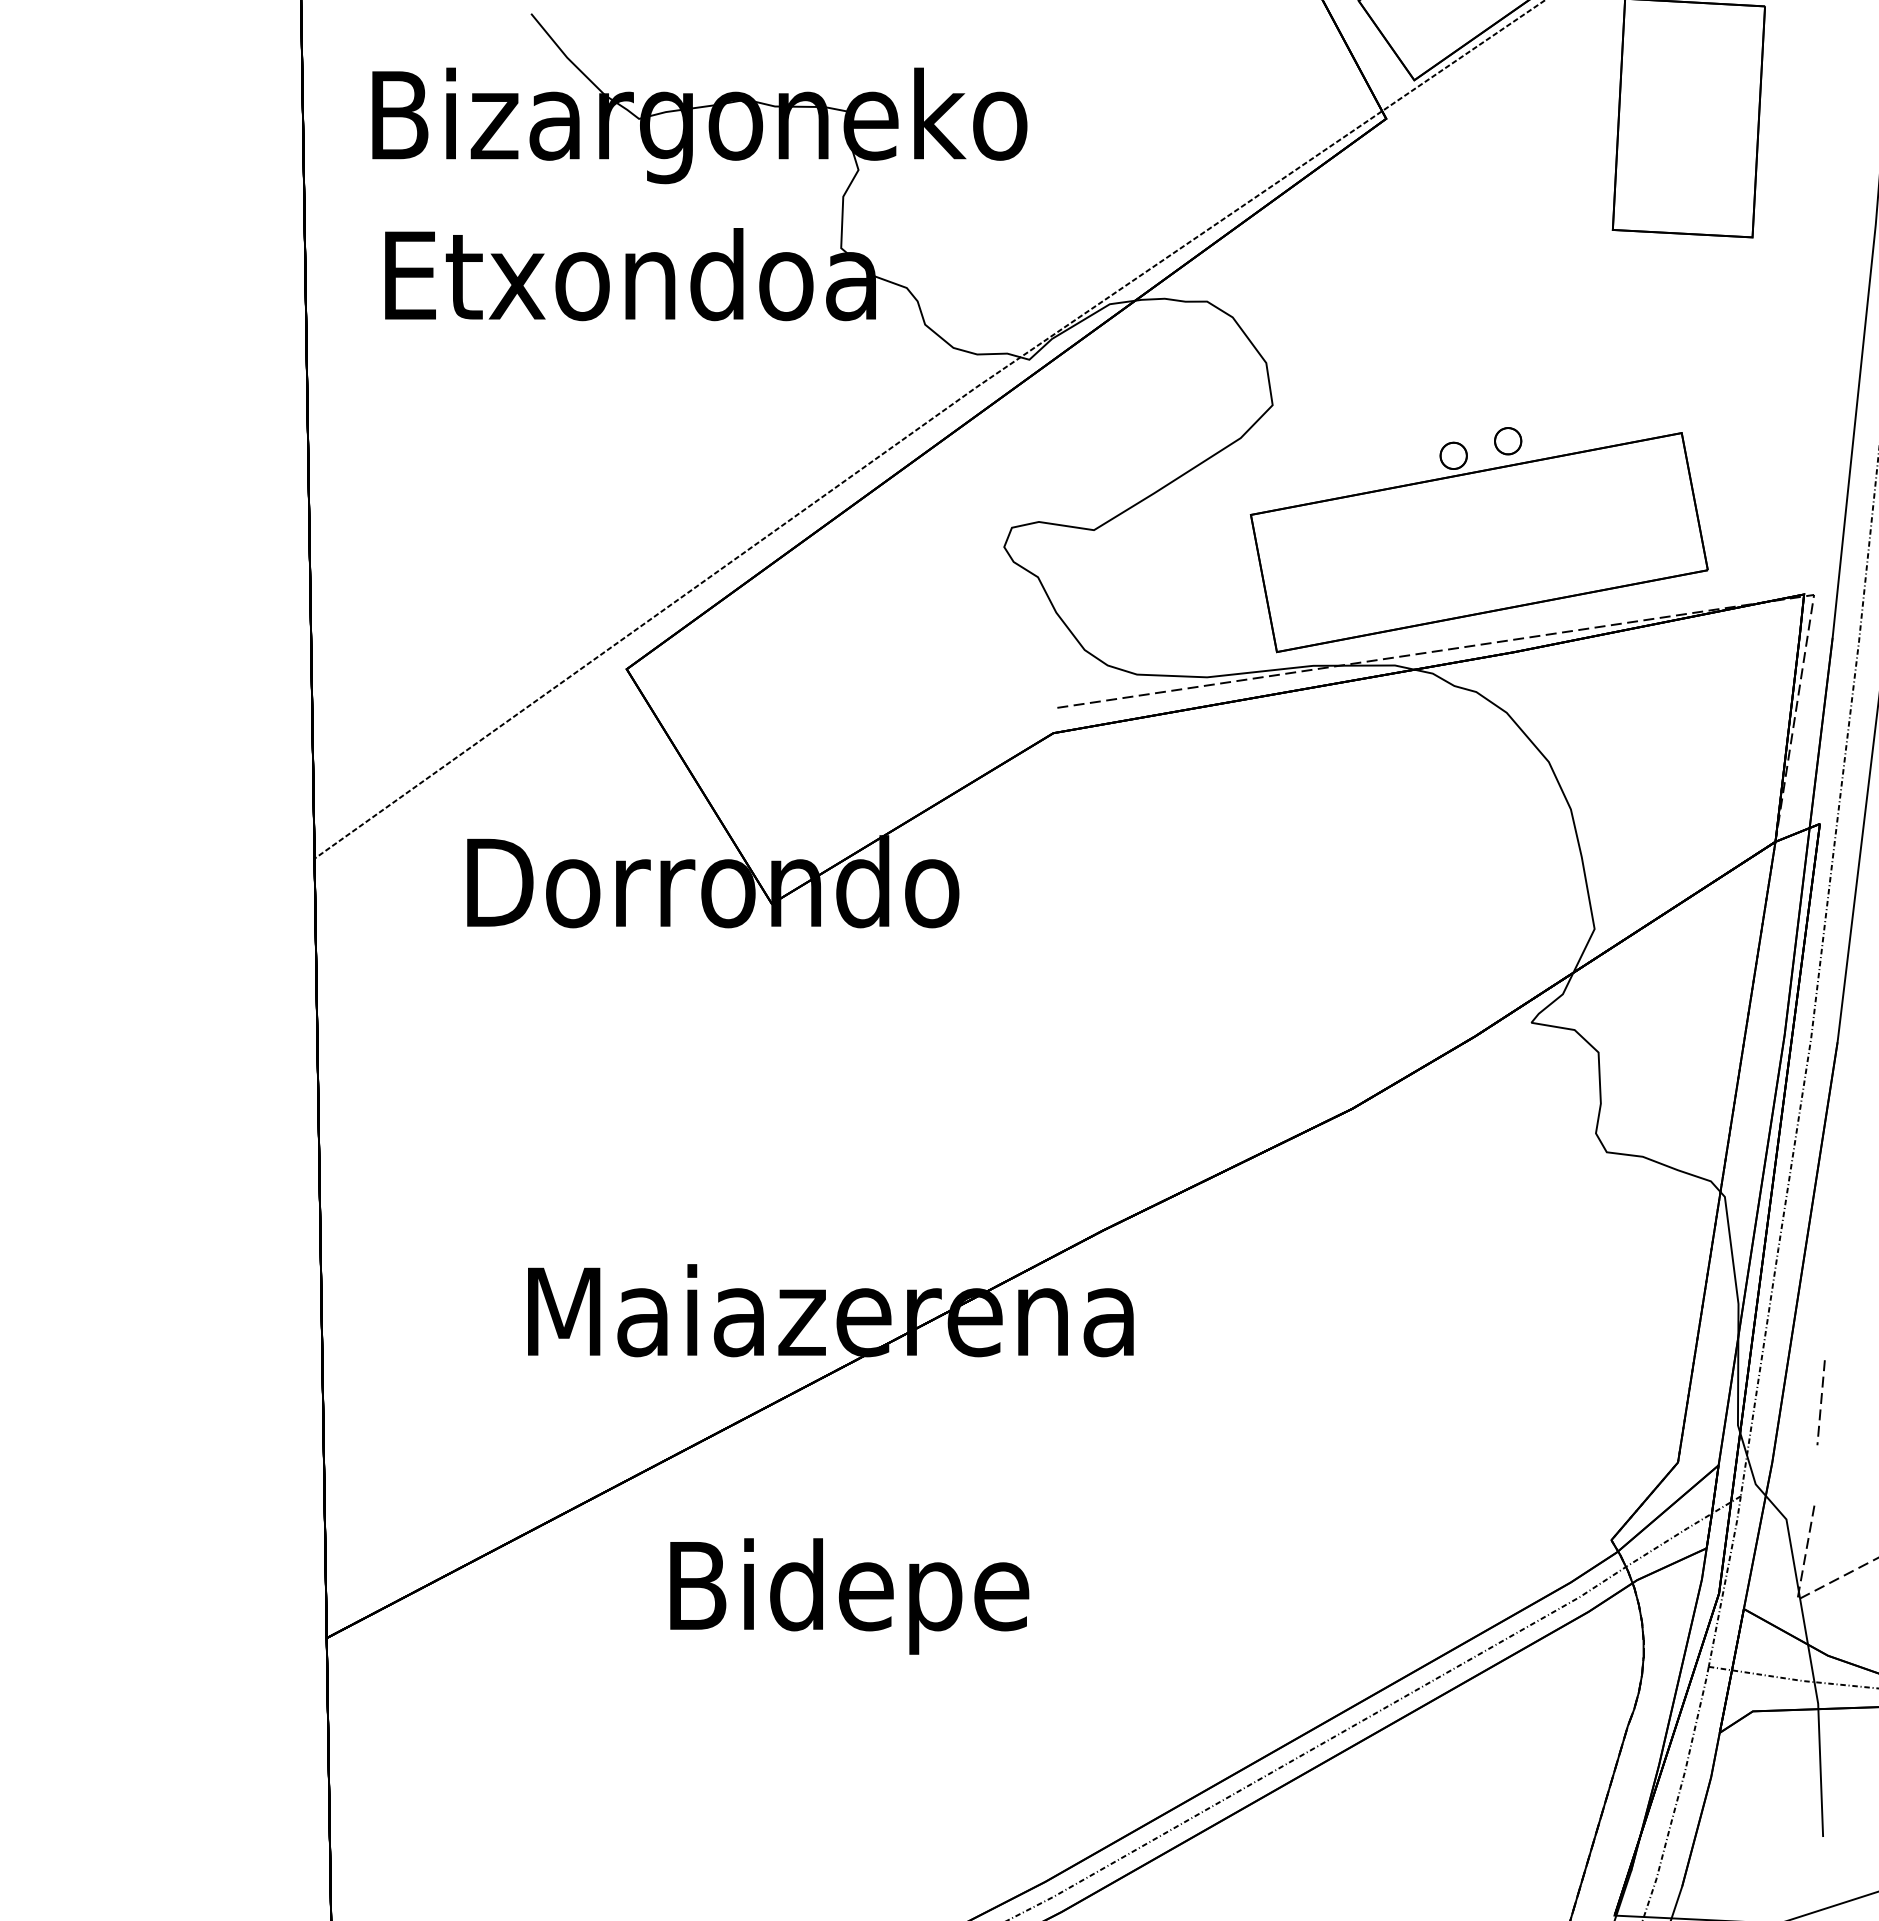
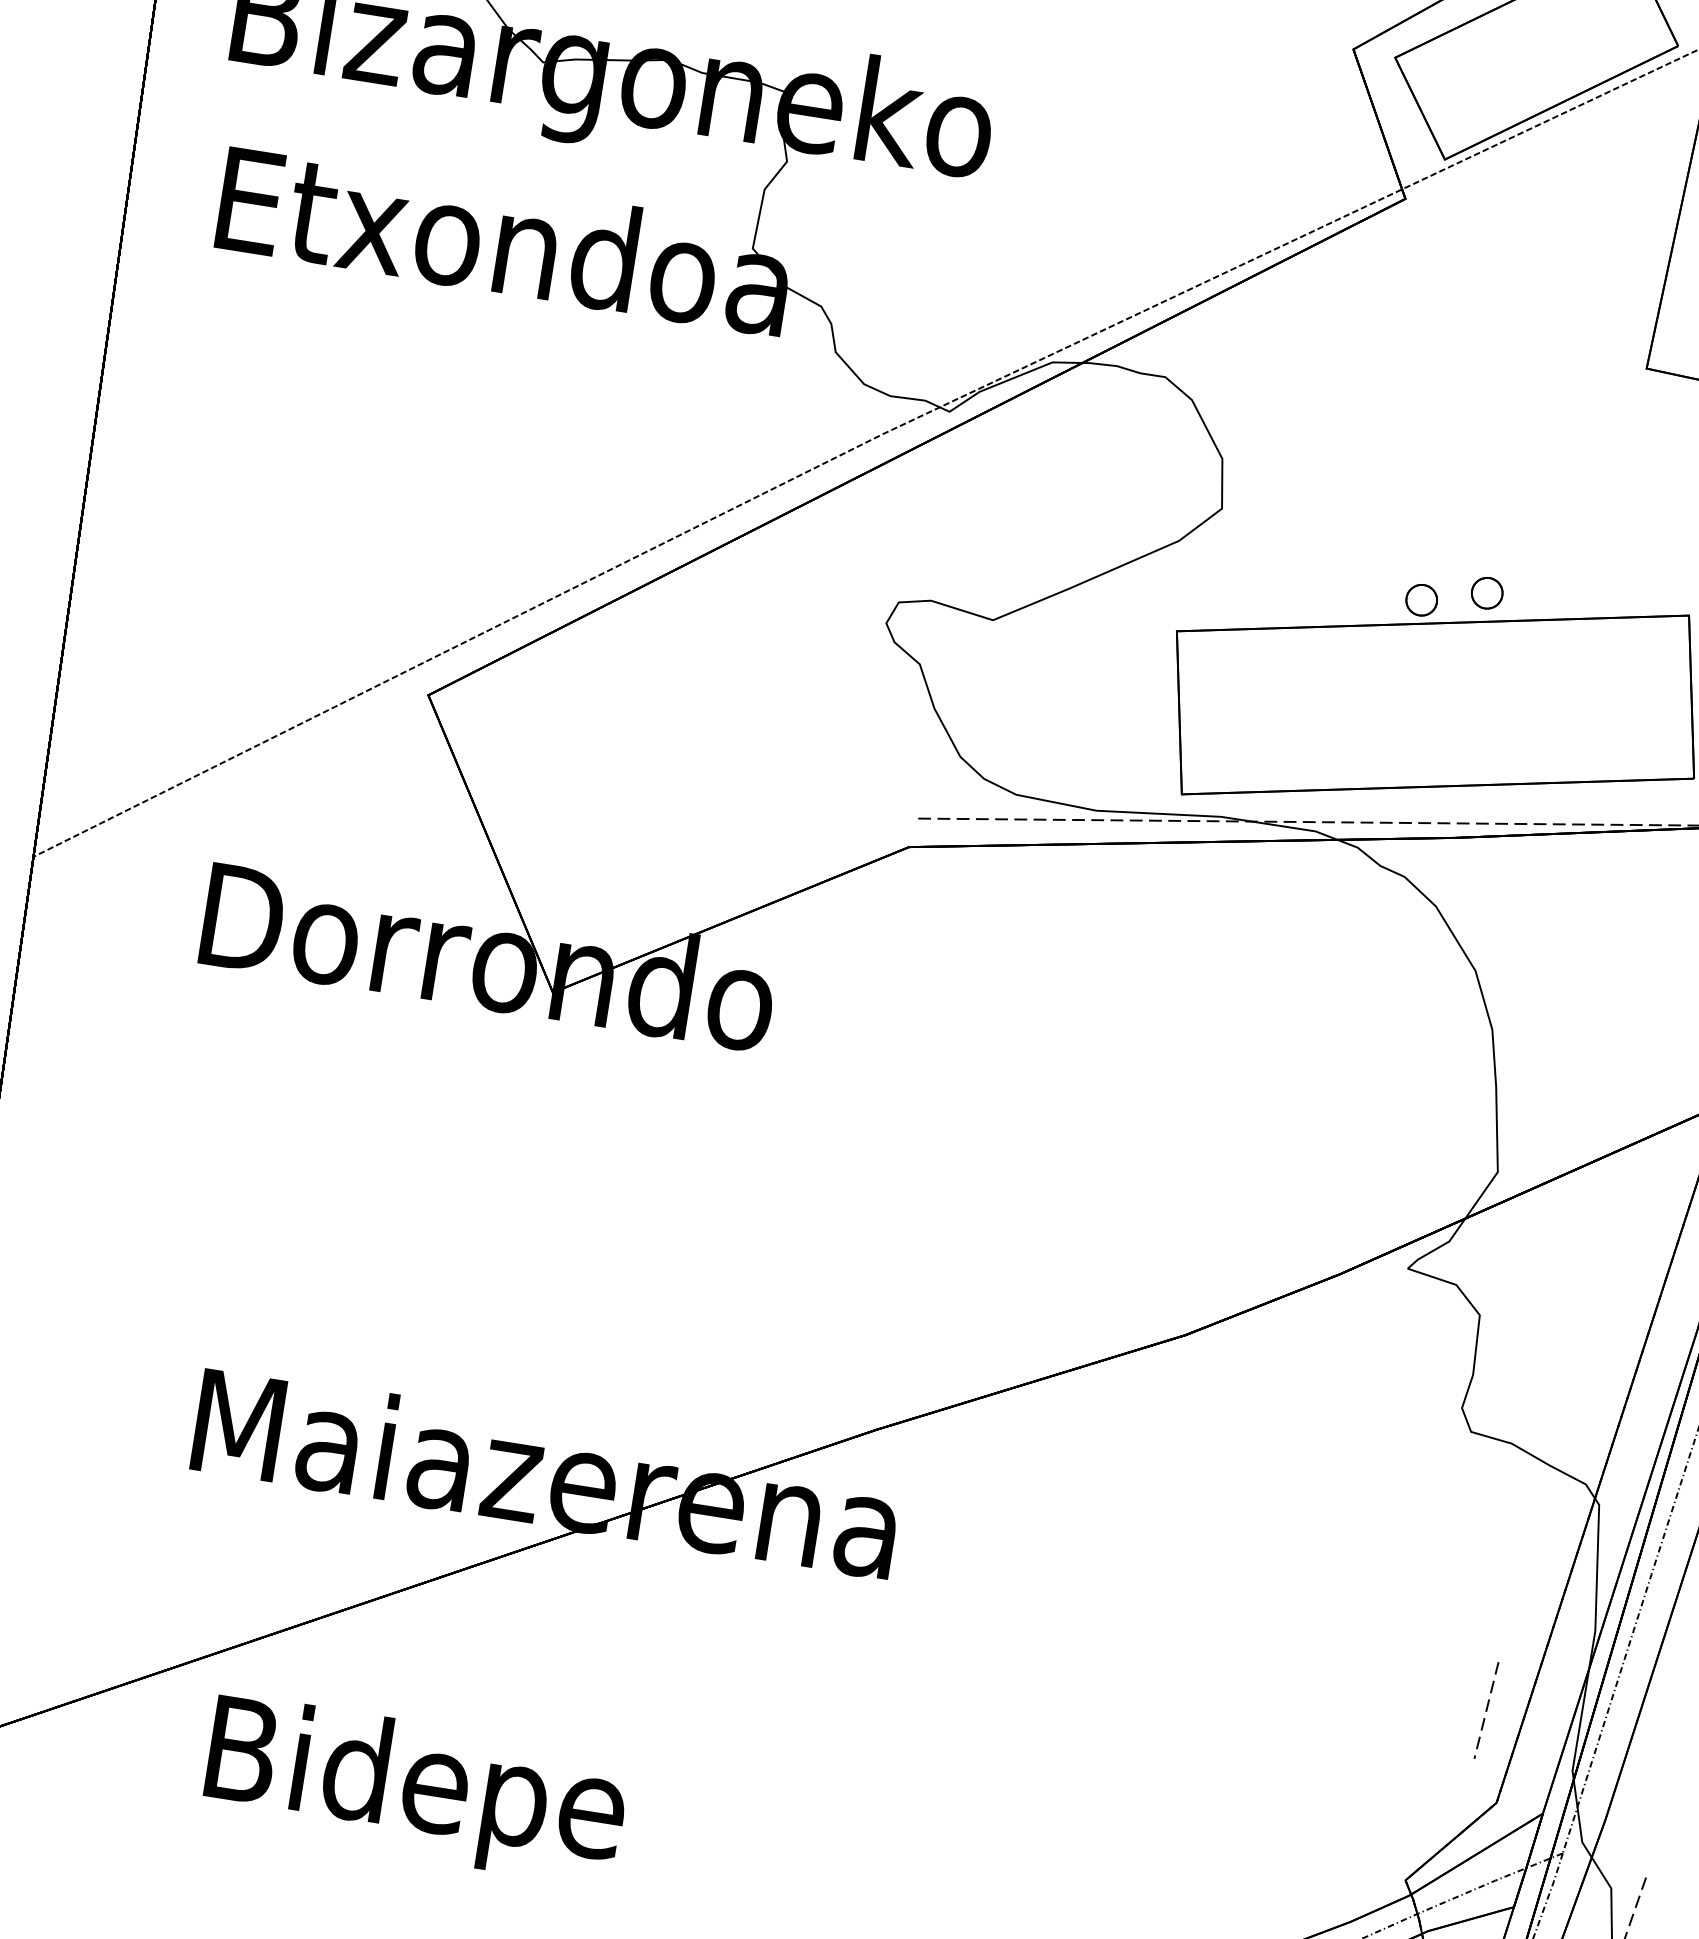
line: (1820, 1402) -> (1485, 1710), moved
text: (849, 1596) -> (415, 1790), moved

